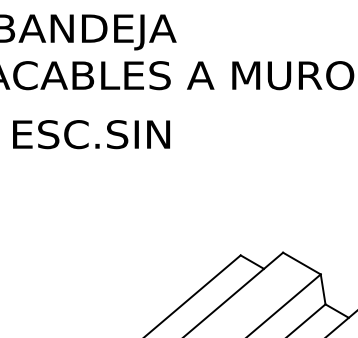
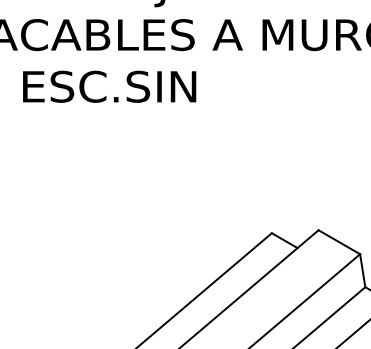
text: (91, 134) -> (109, 86), moved

